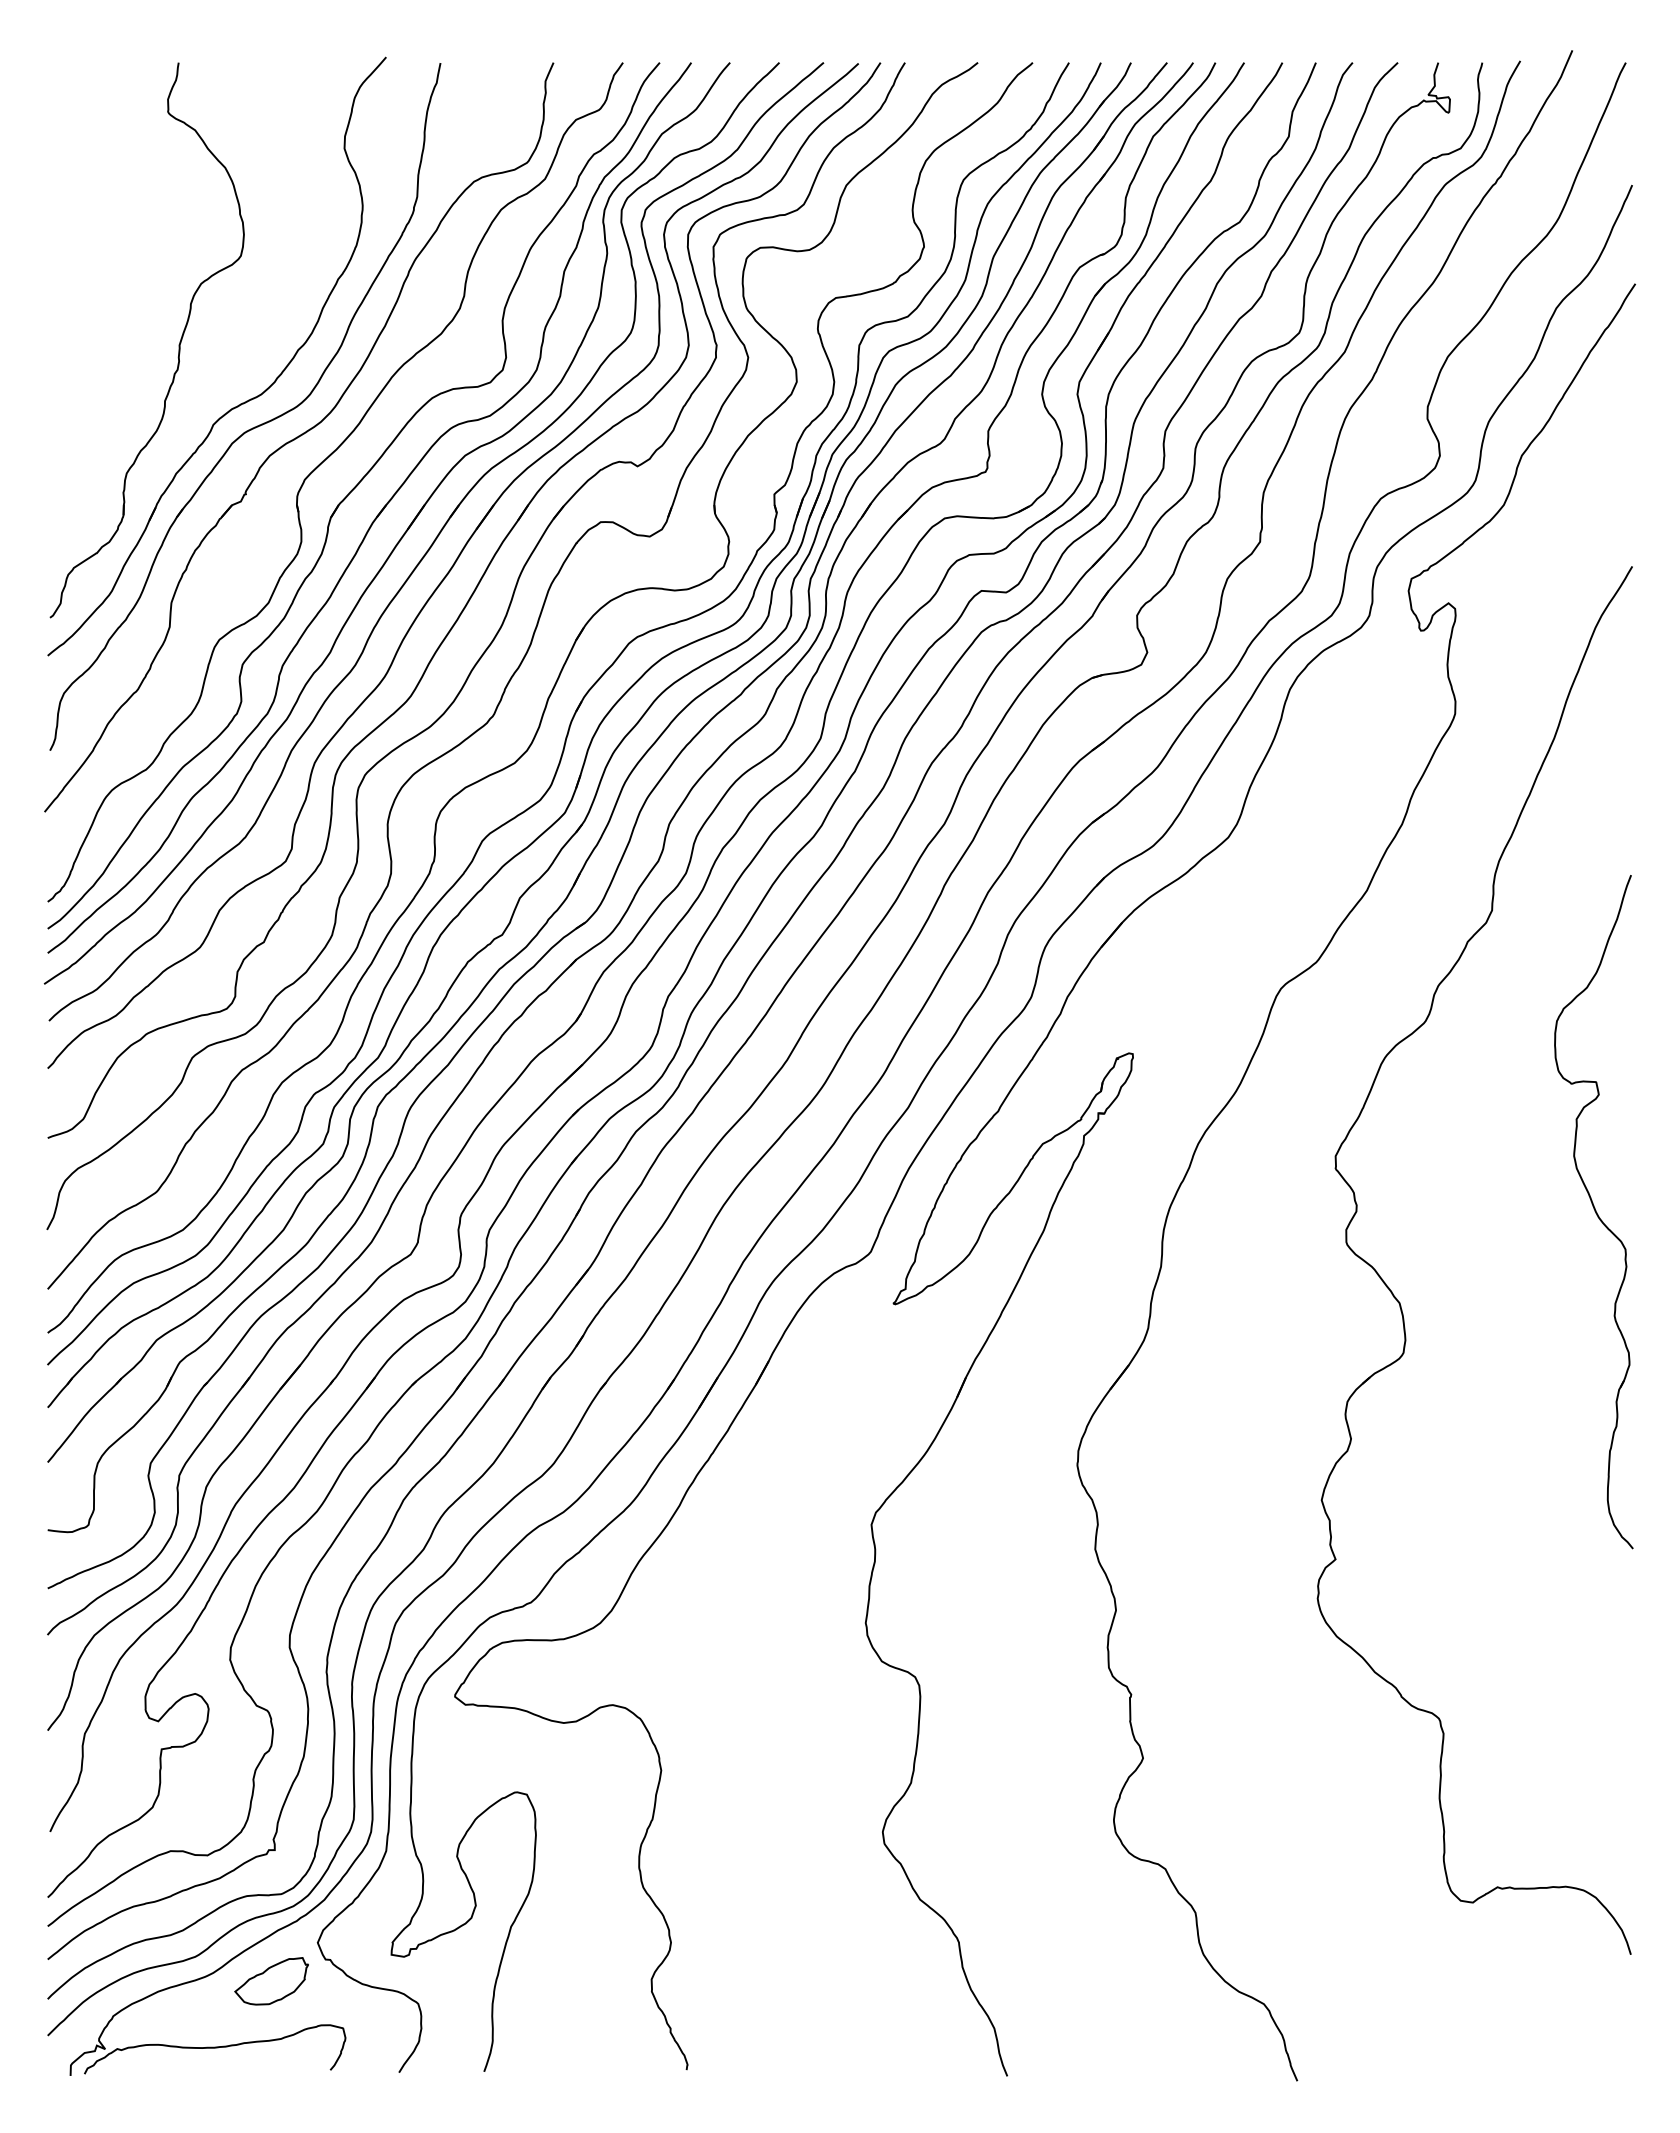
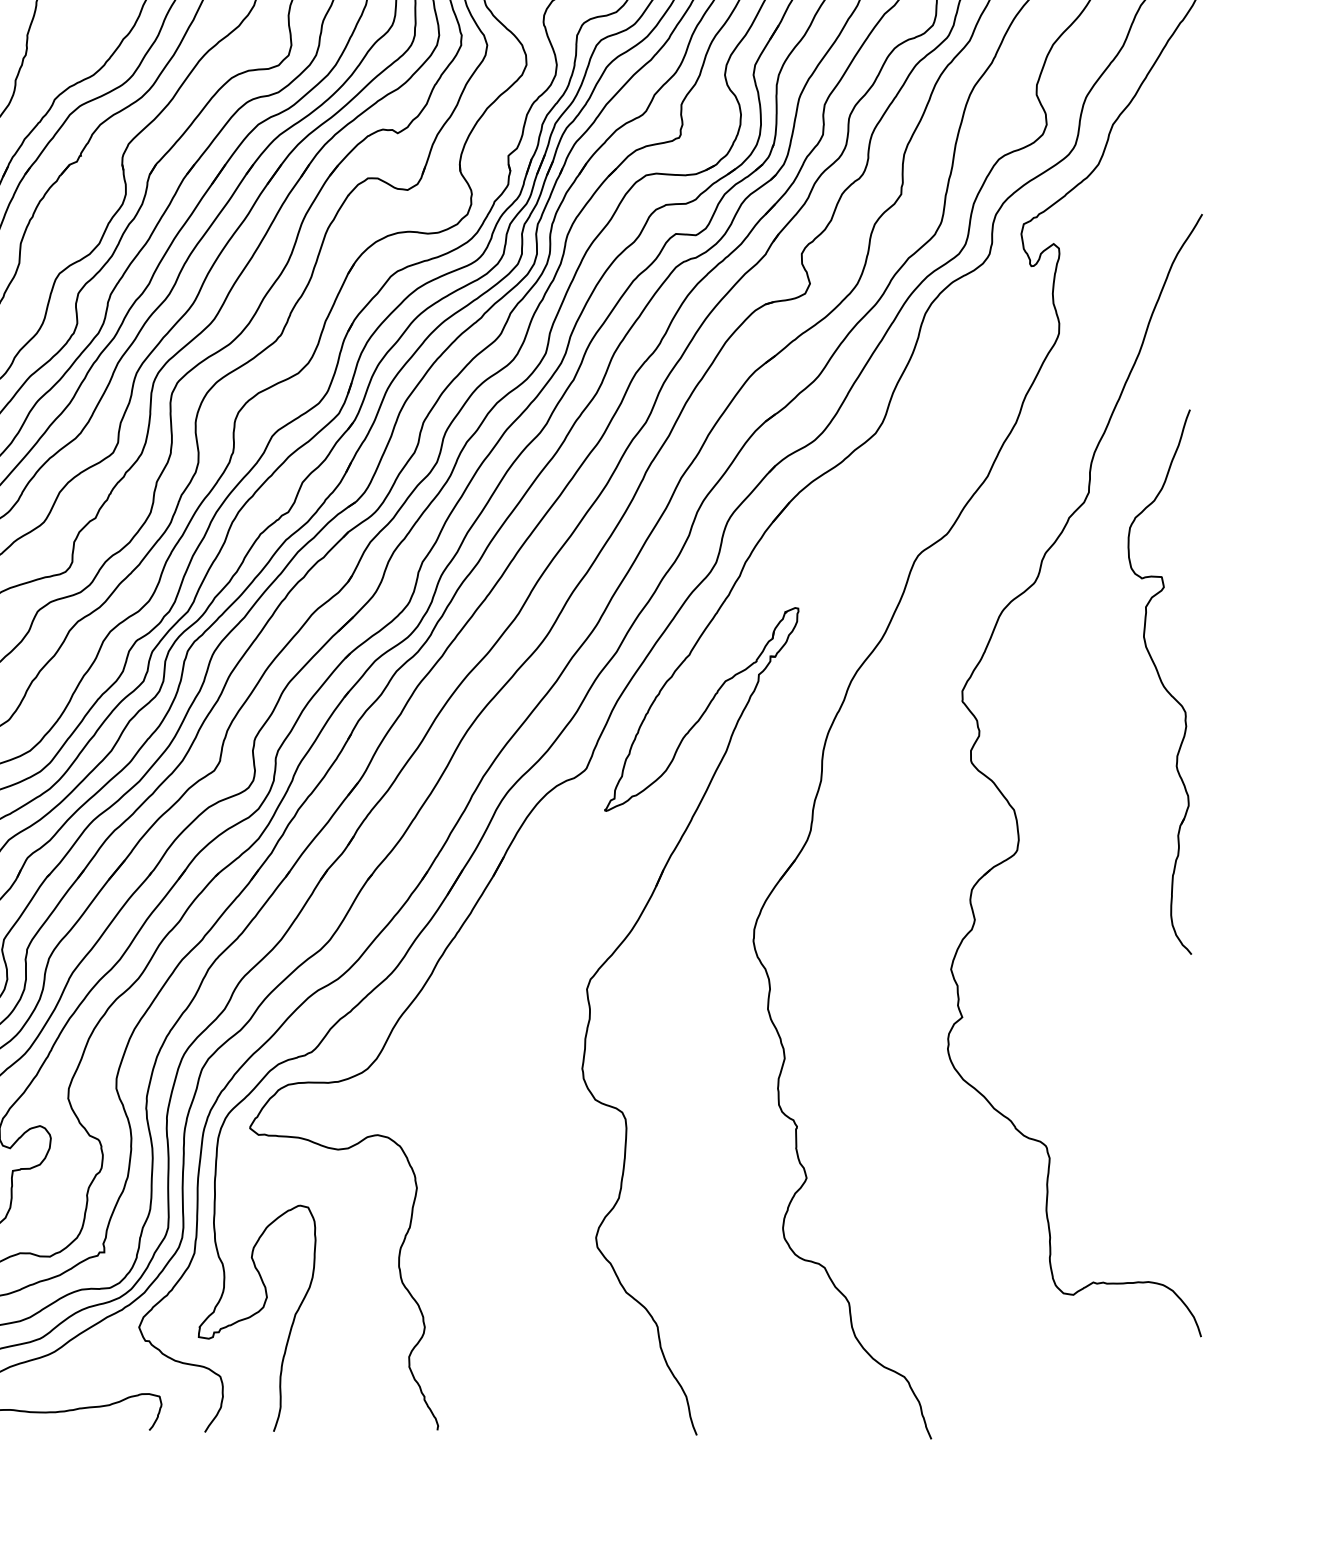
part: (1593, 1212) -> (1159, 682), moved
part: (271, 1981) -> (101, 1358), removed

